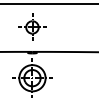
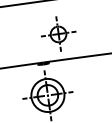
part: (32, 26) -> (58, 33), moved

